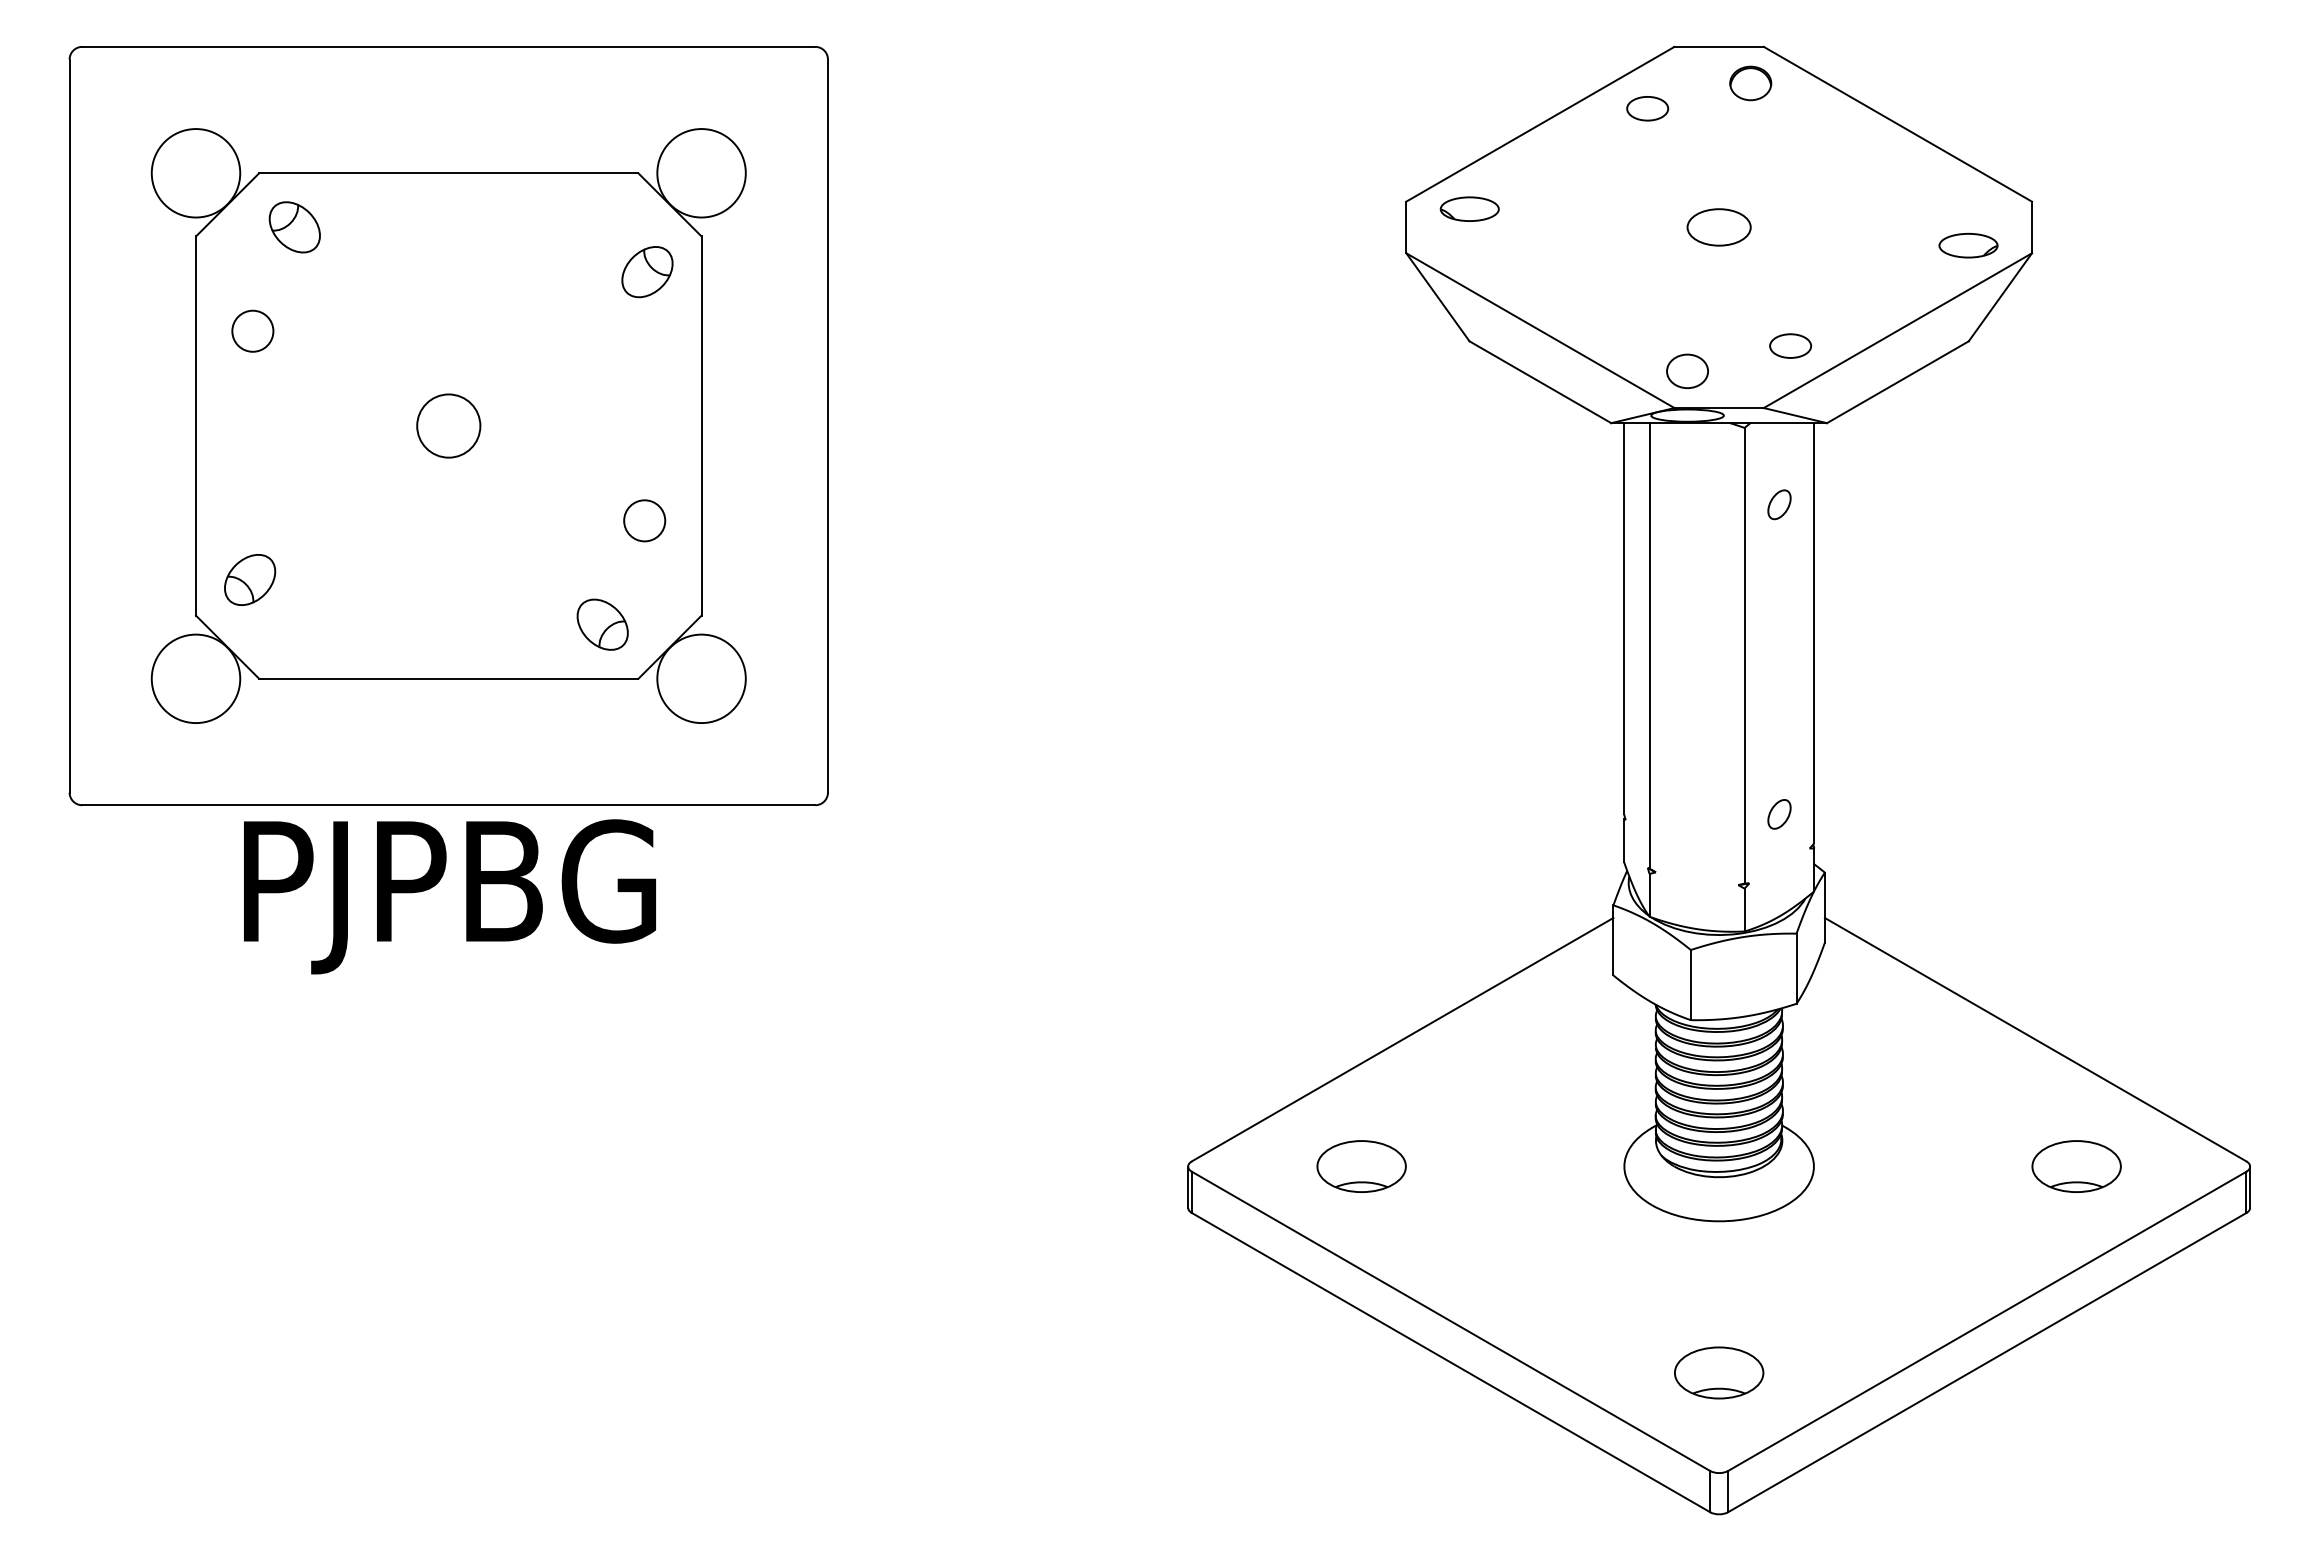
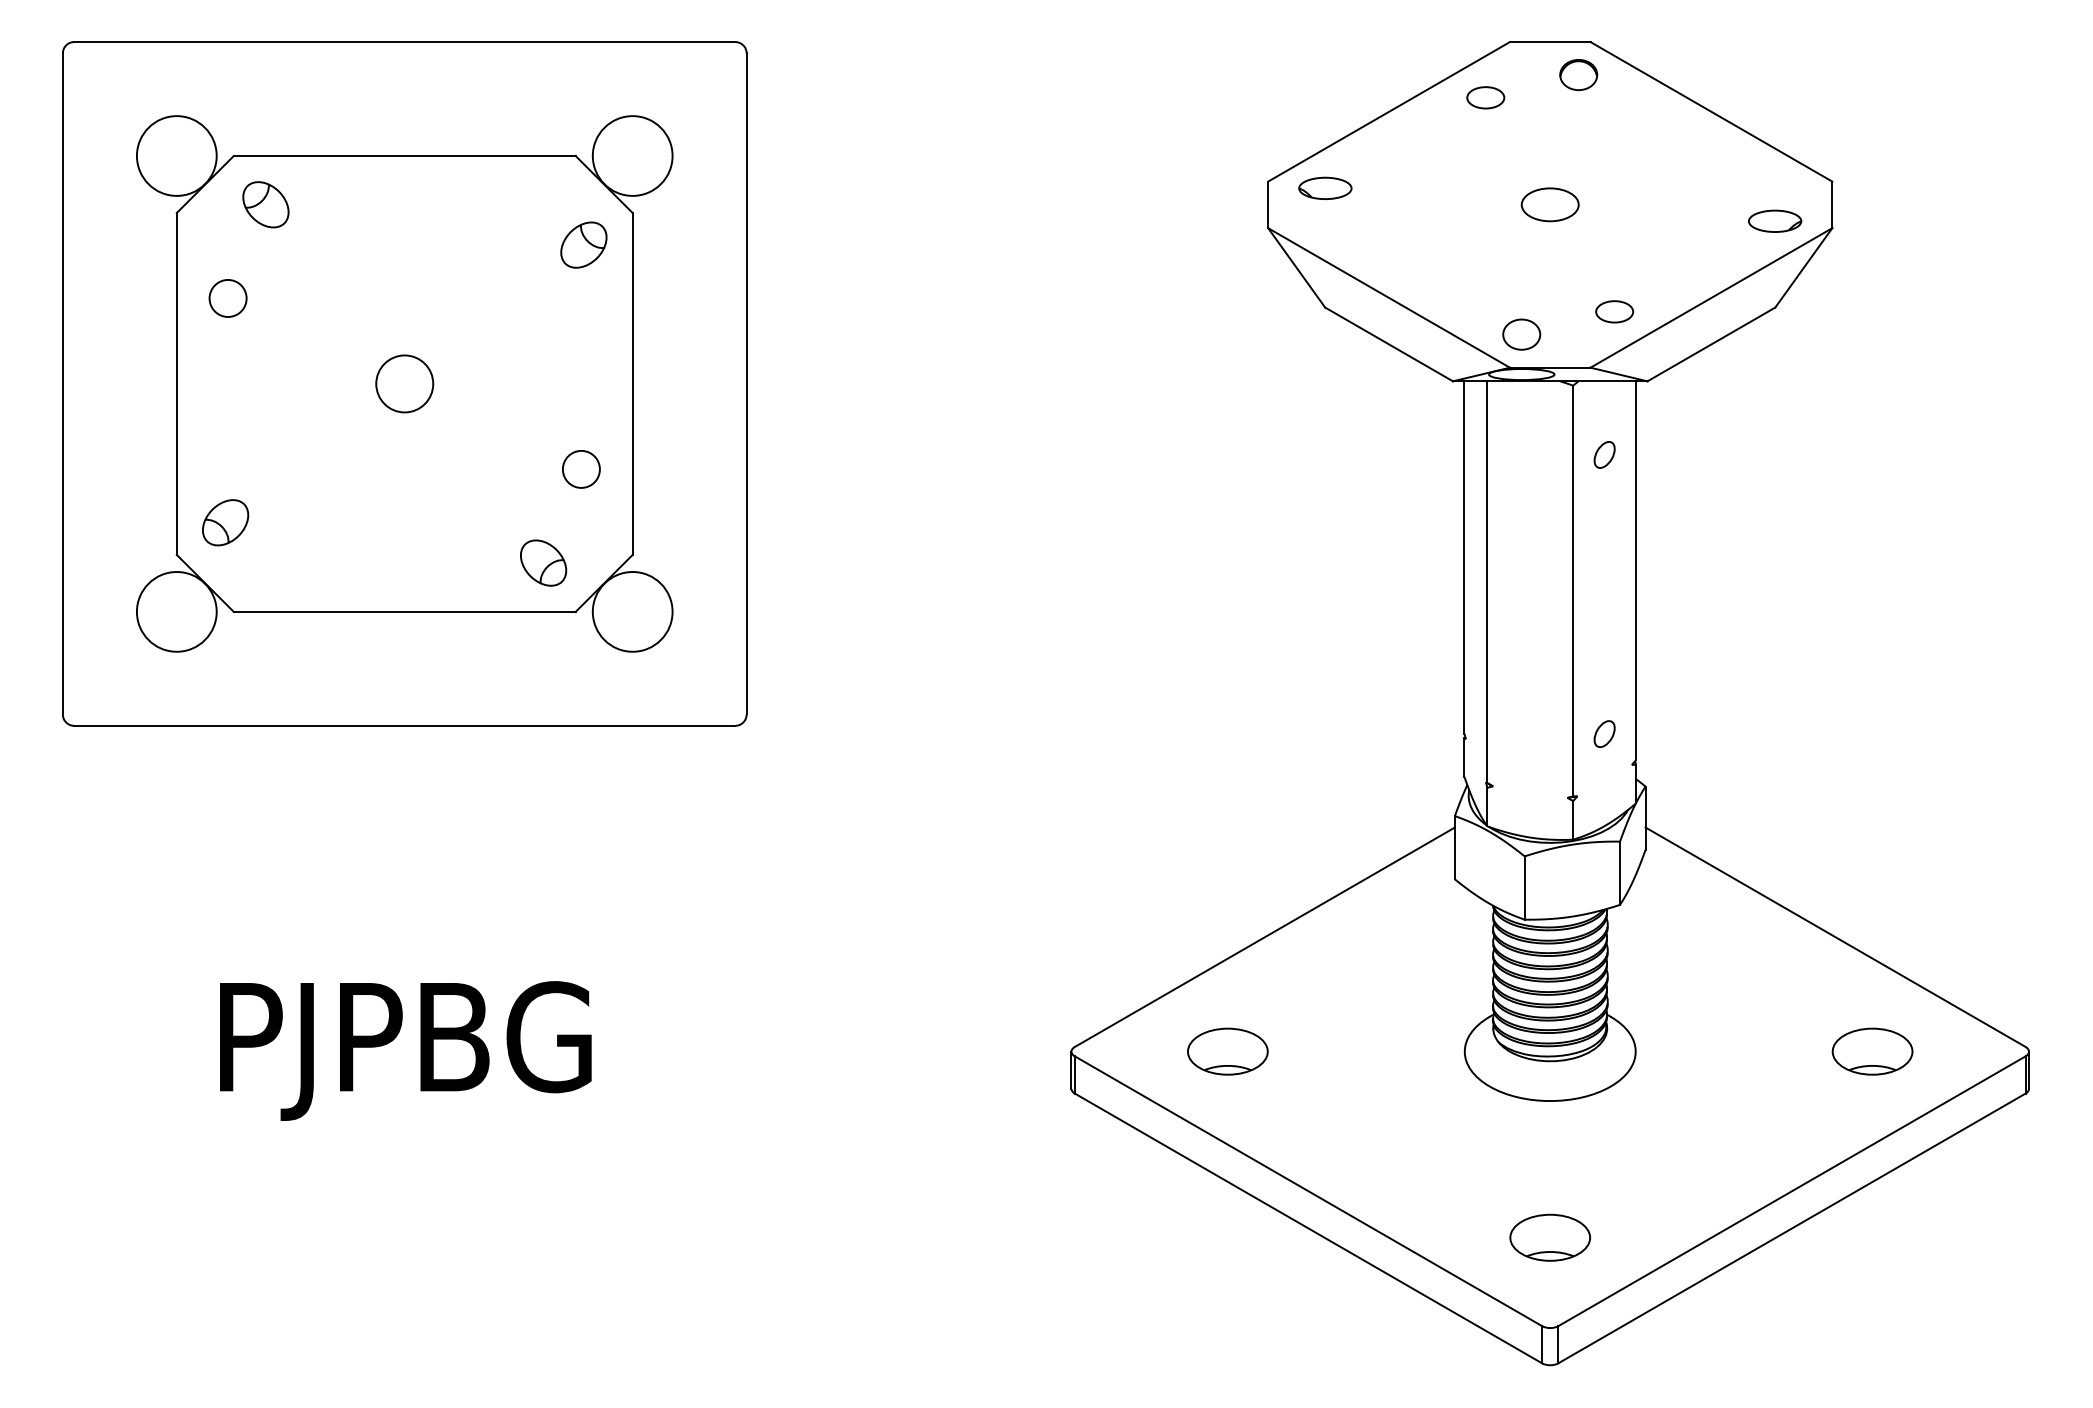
text: (449, 896) -> (405, 1050), moved

